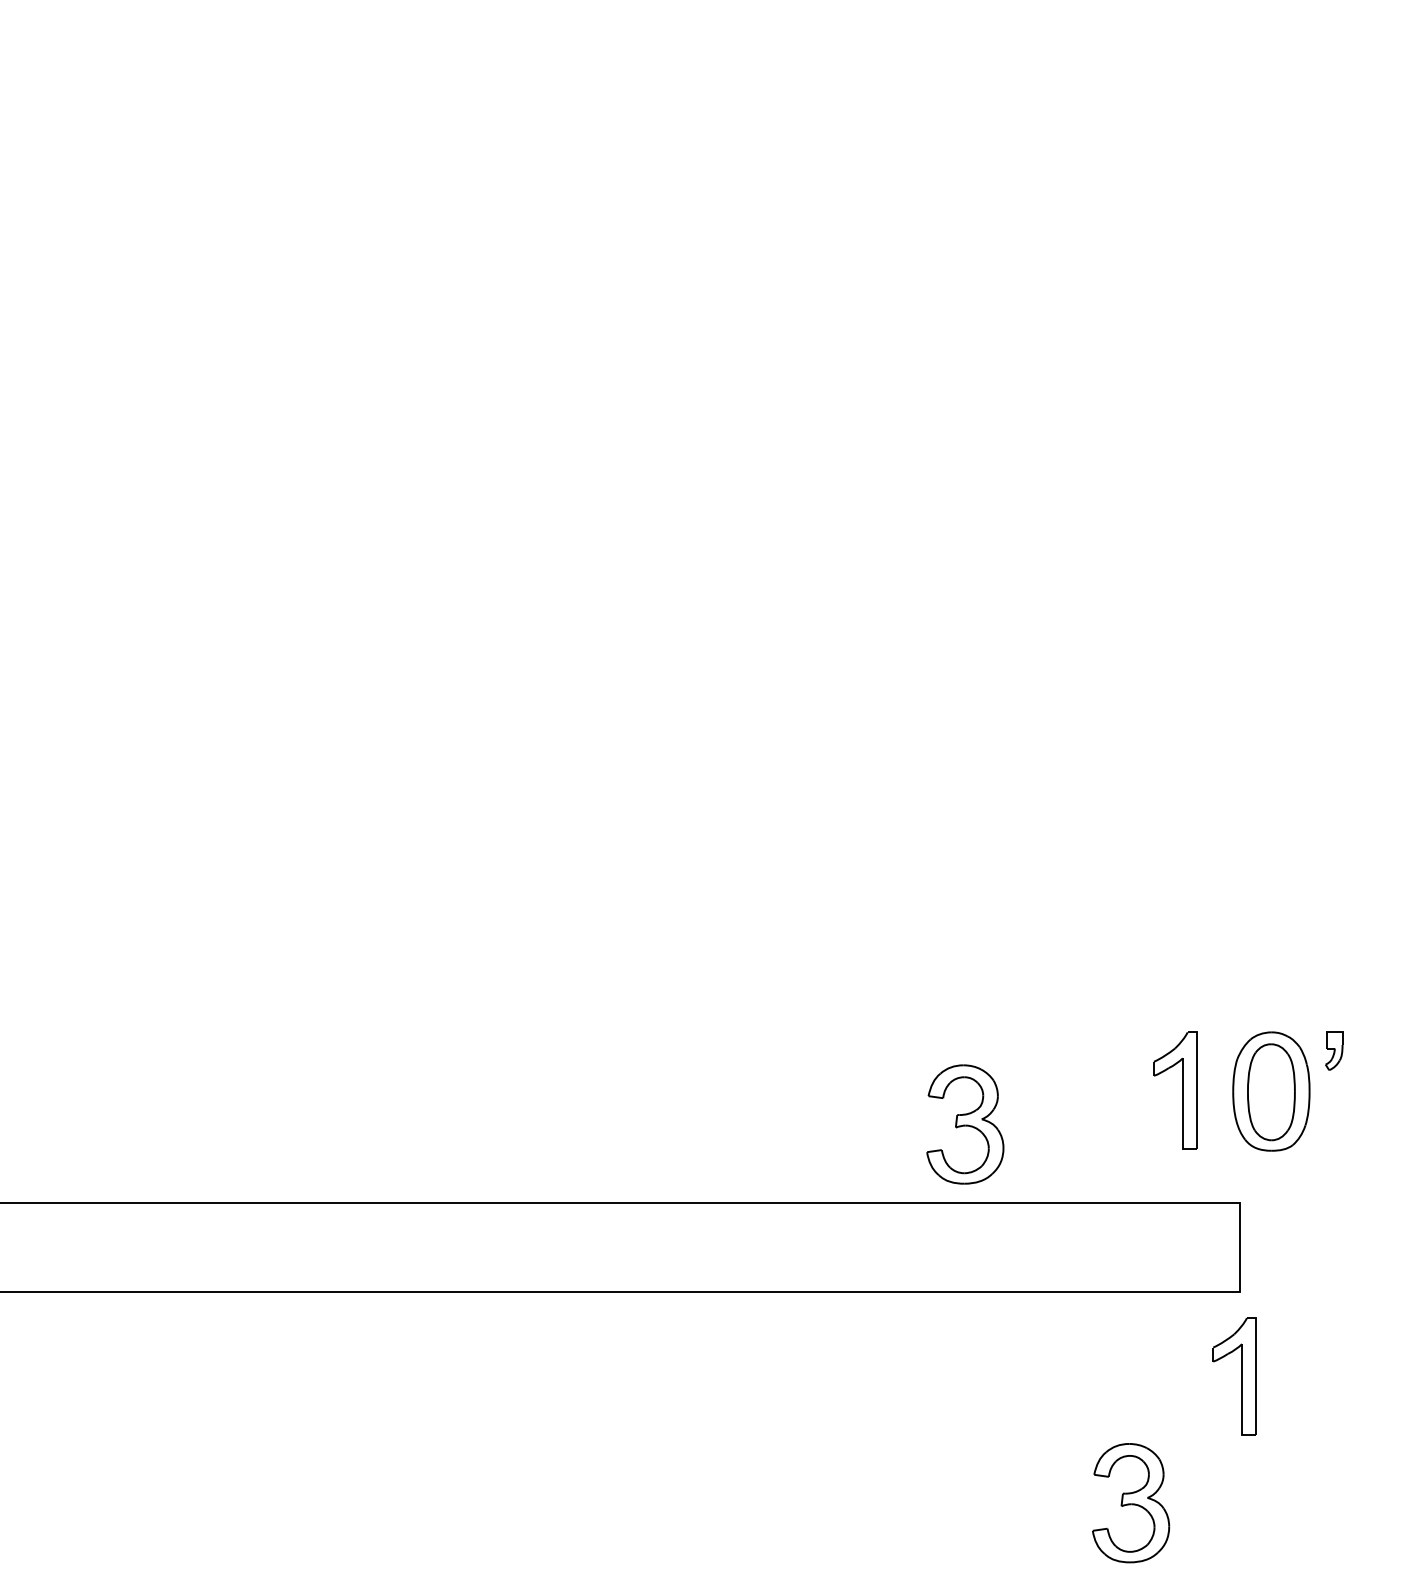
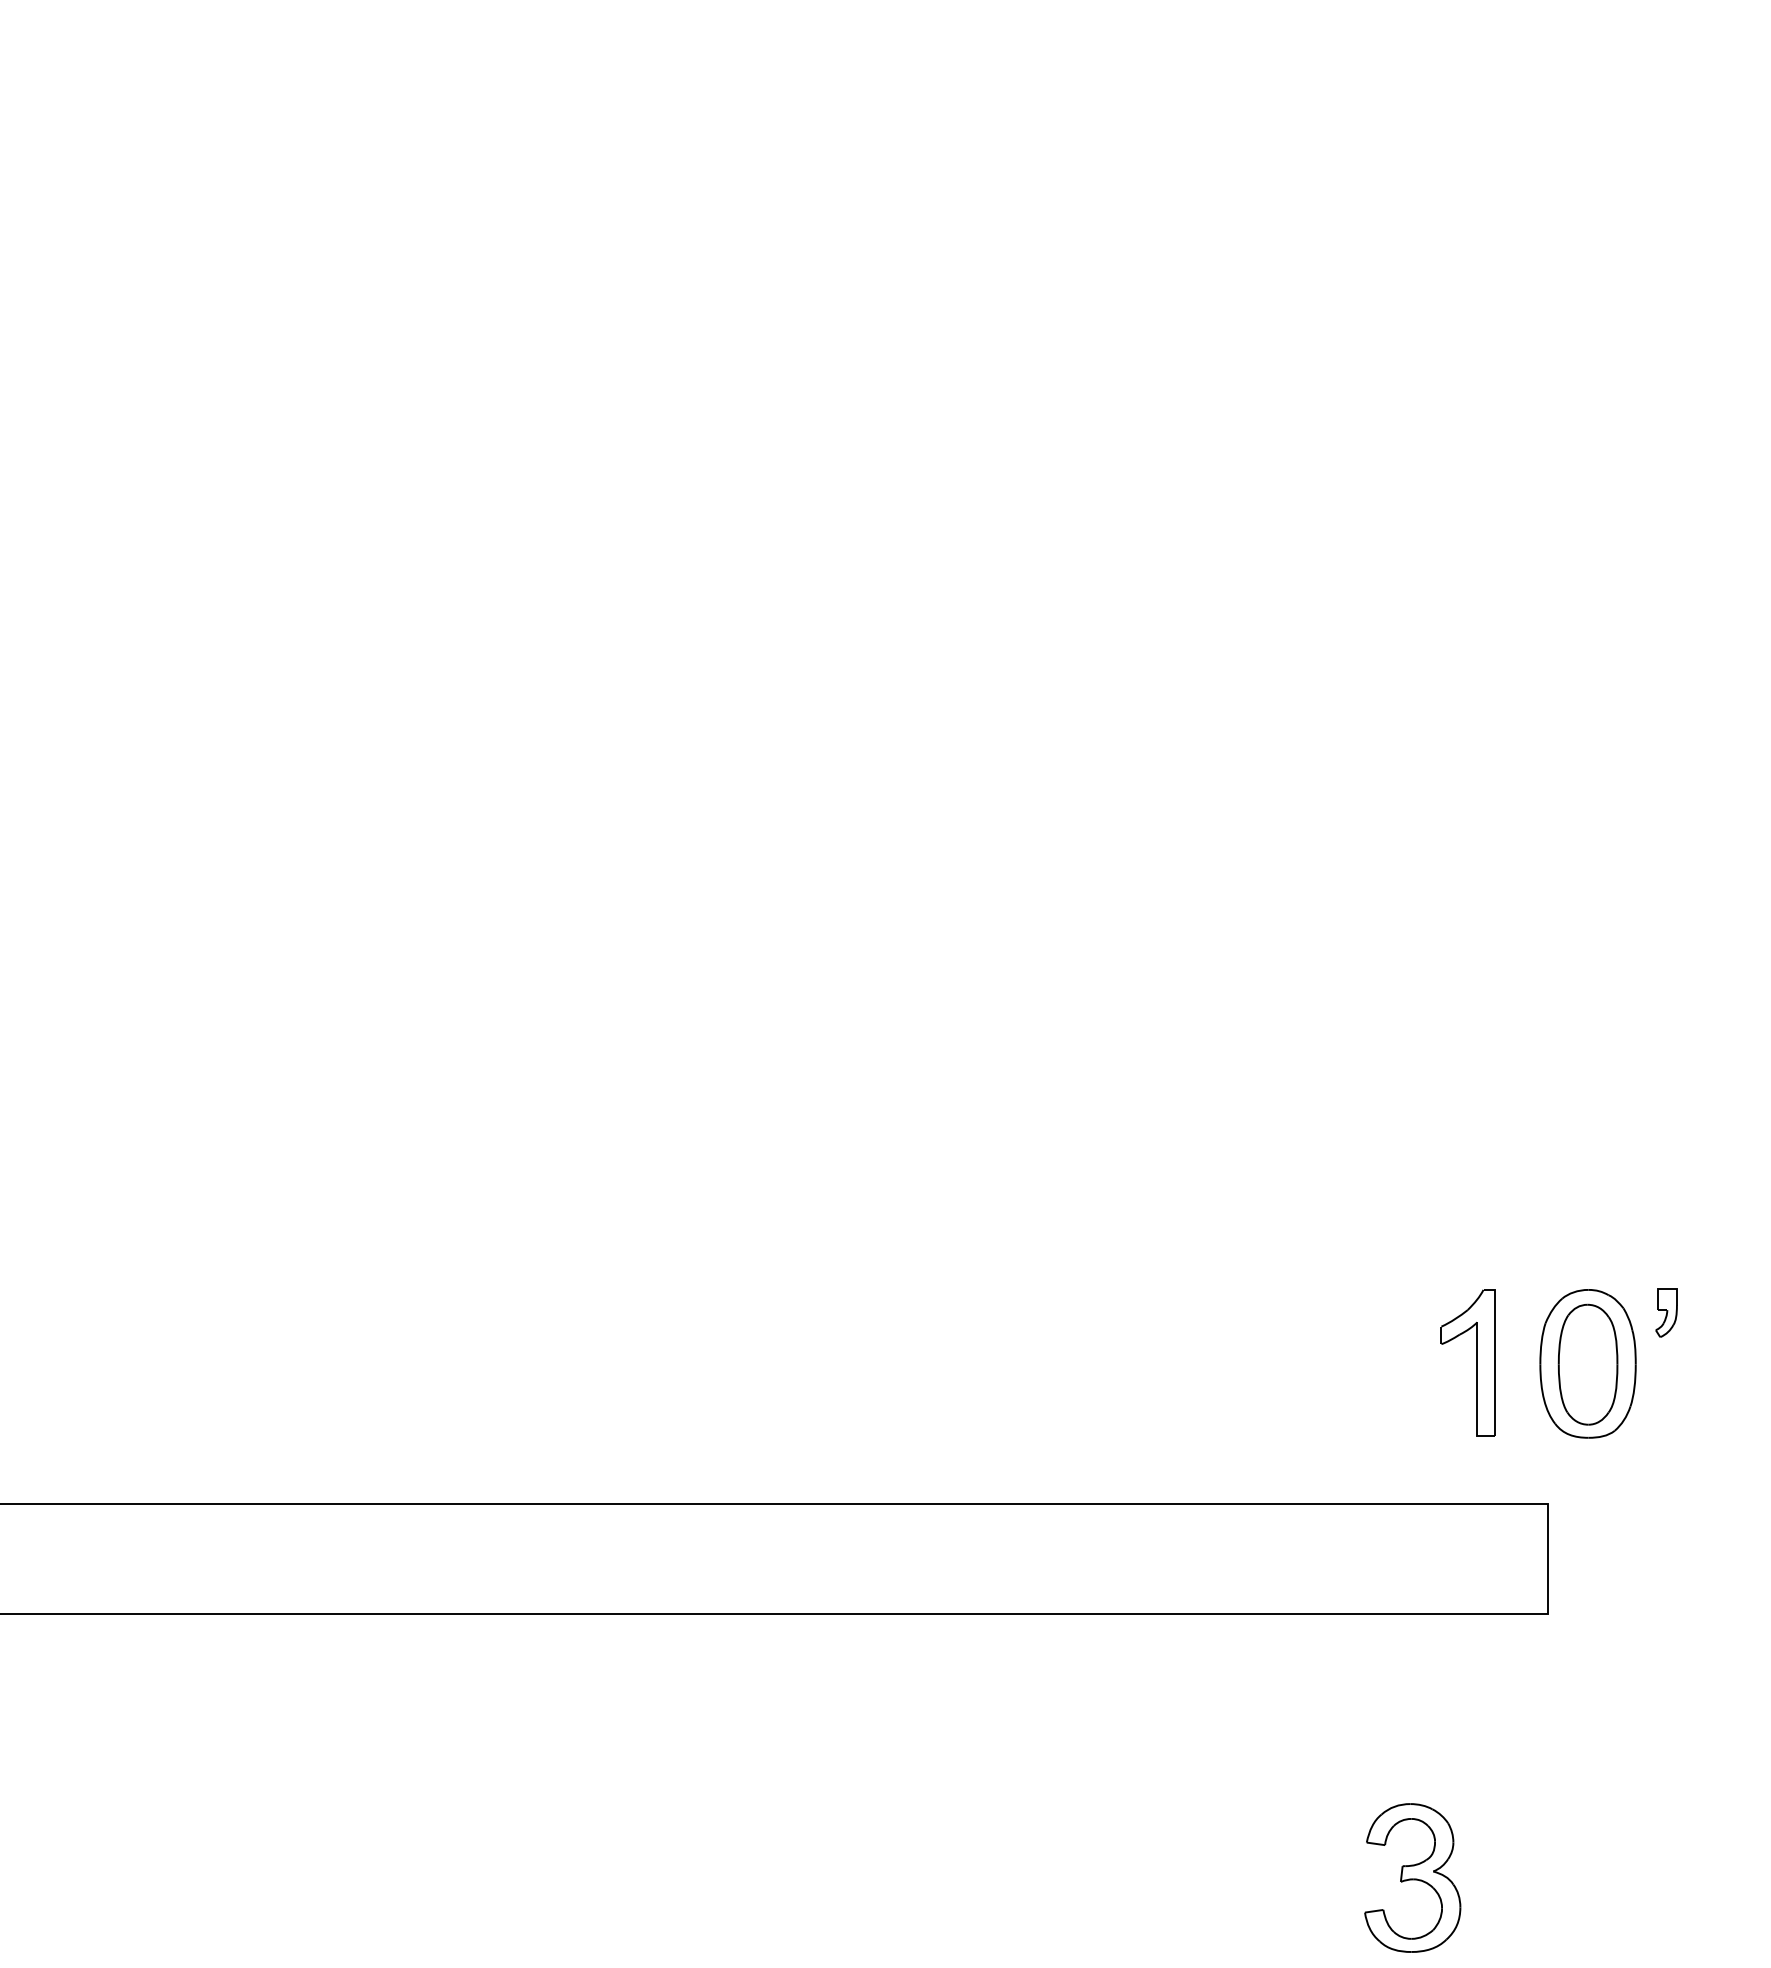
part: (965, 1124) -> (1205, 1404), removed
part: (1241, 1376) -> (1550, 1719), removed

